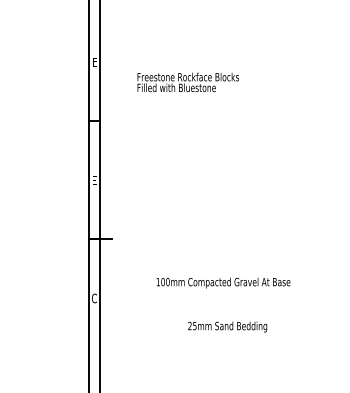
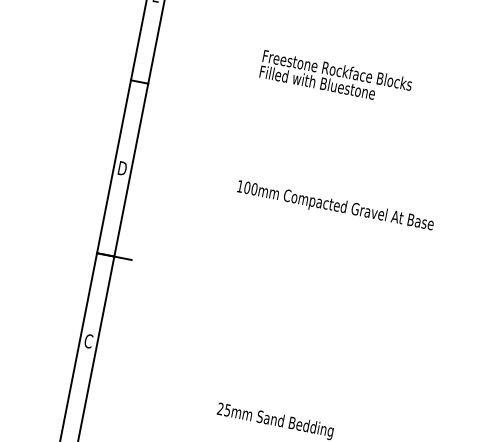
text: (187, 82) -> (334, 77), moved
text: (94, 180) -> (122, 168), E -> D
text: (223, 282) -> (335, 205), moved

